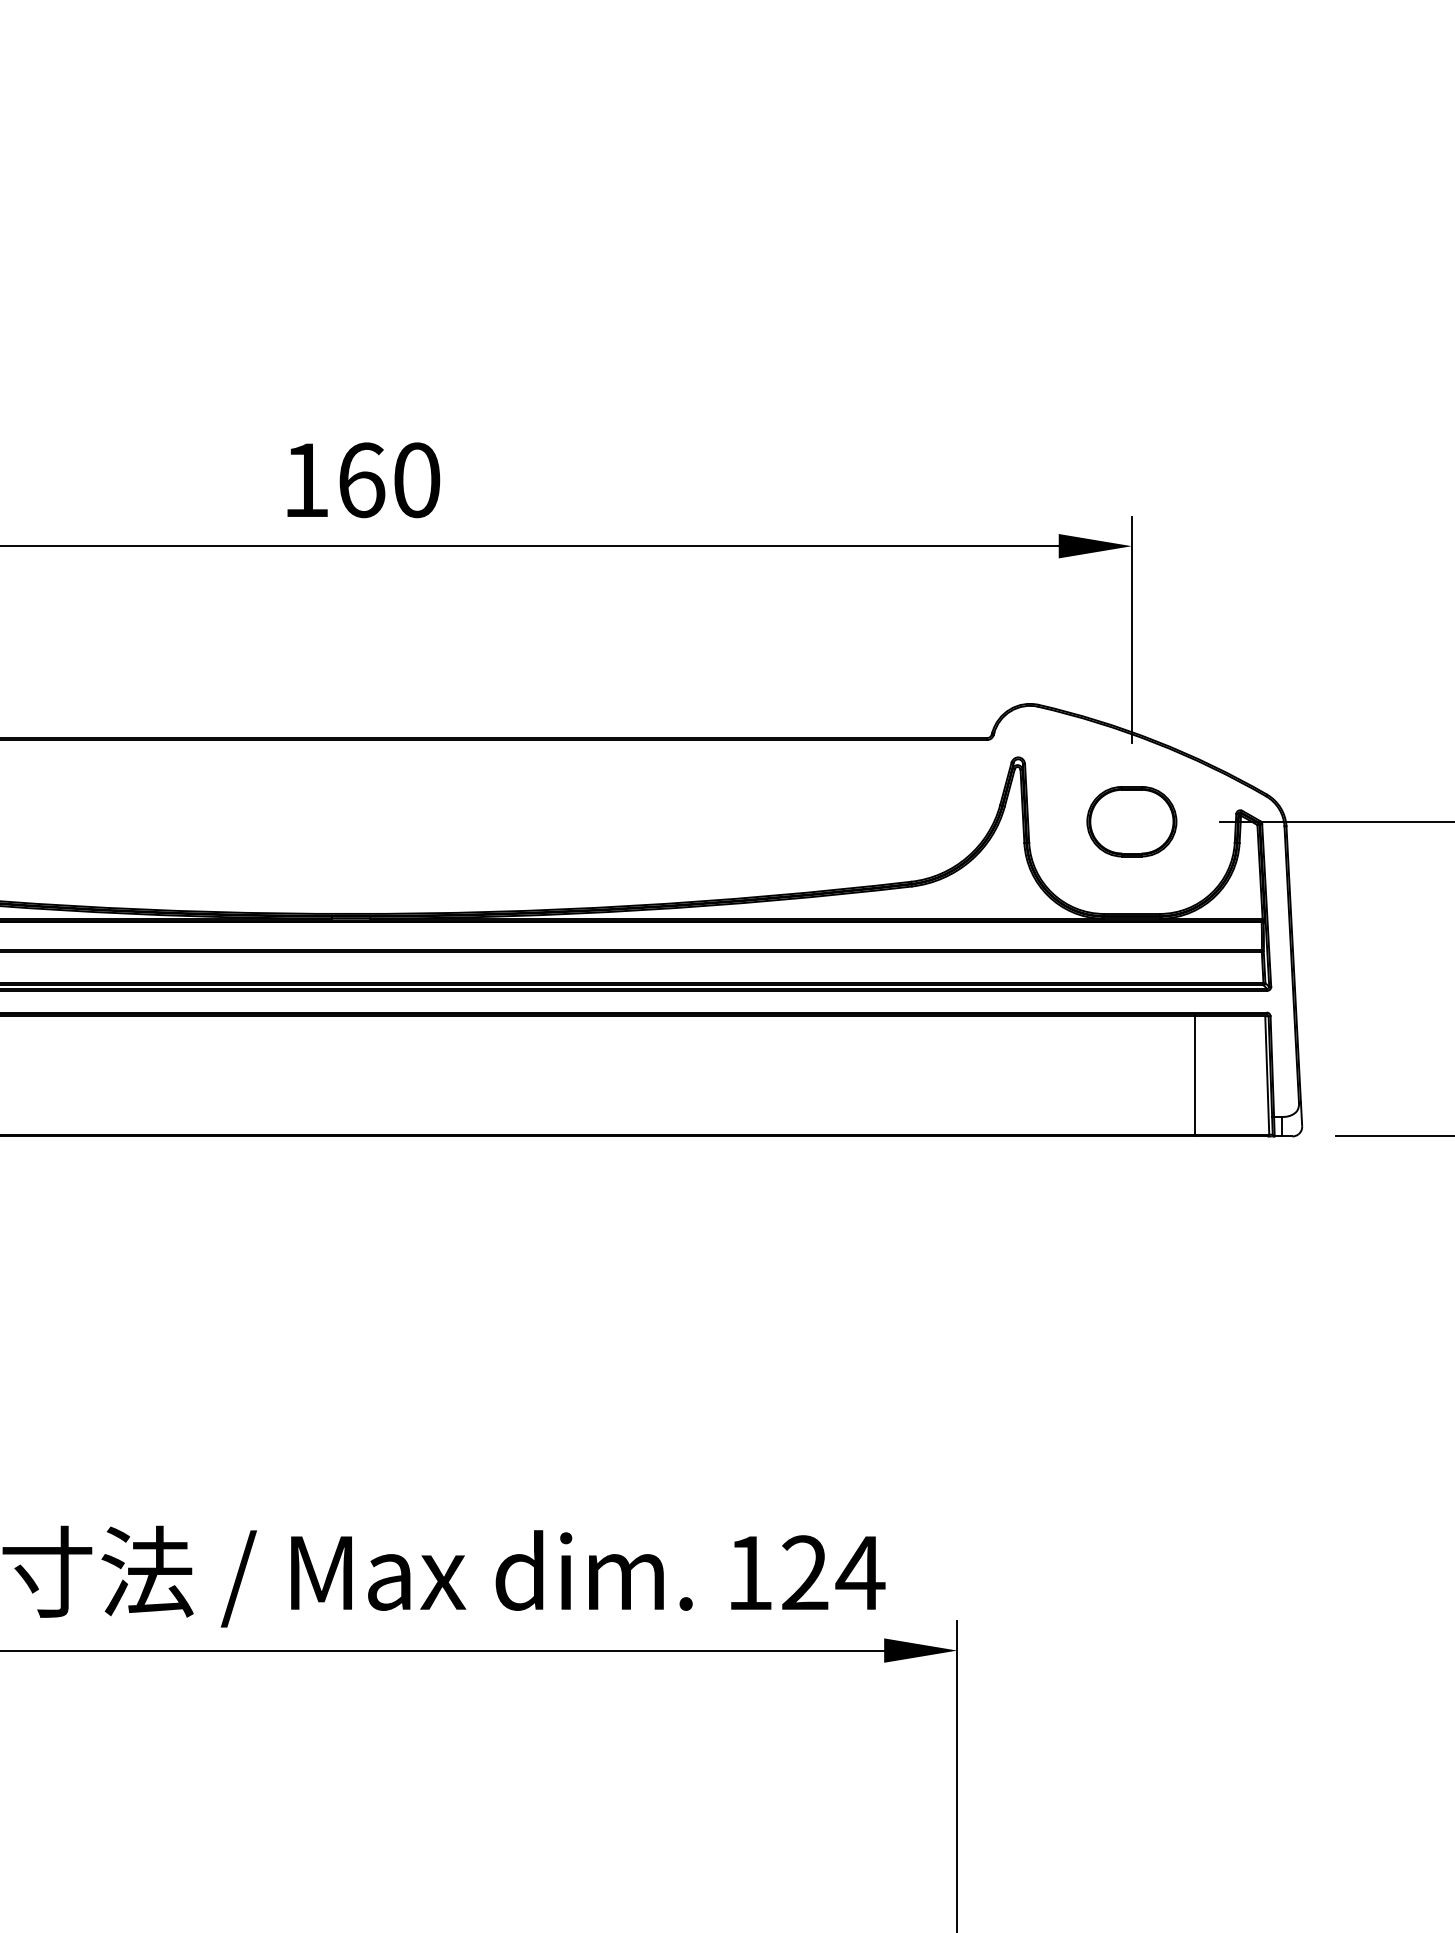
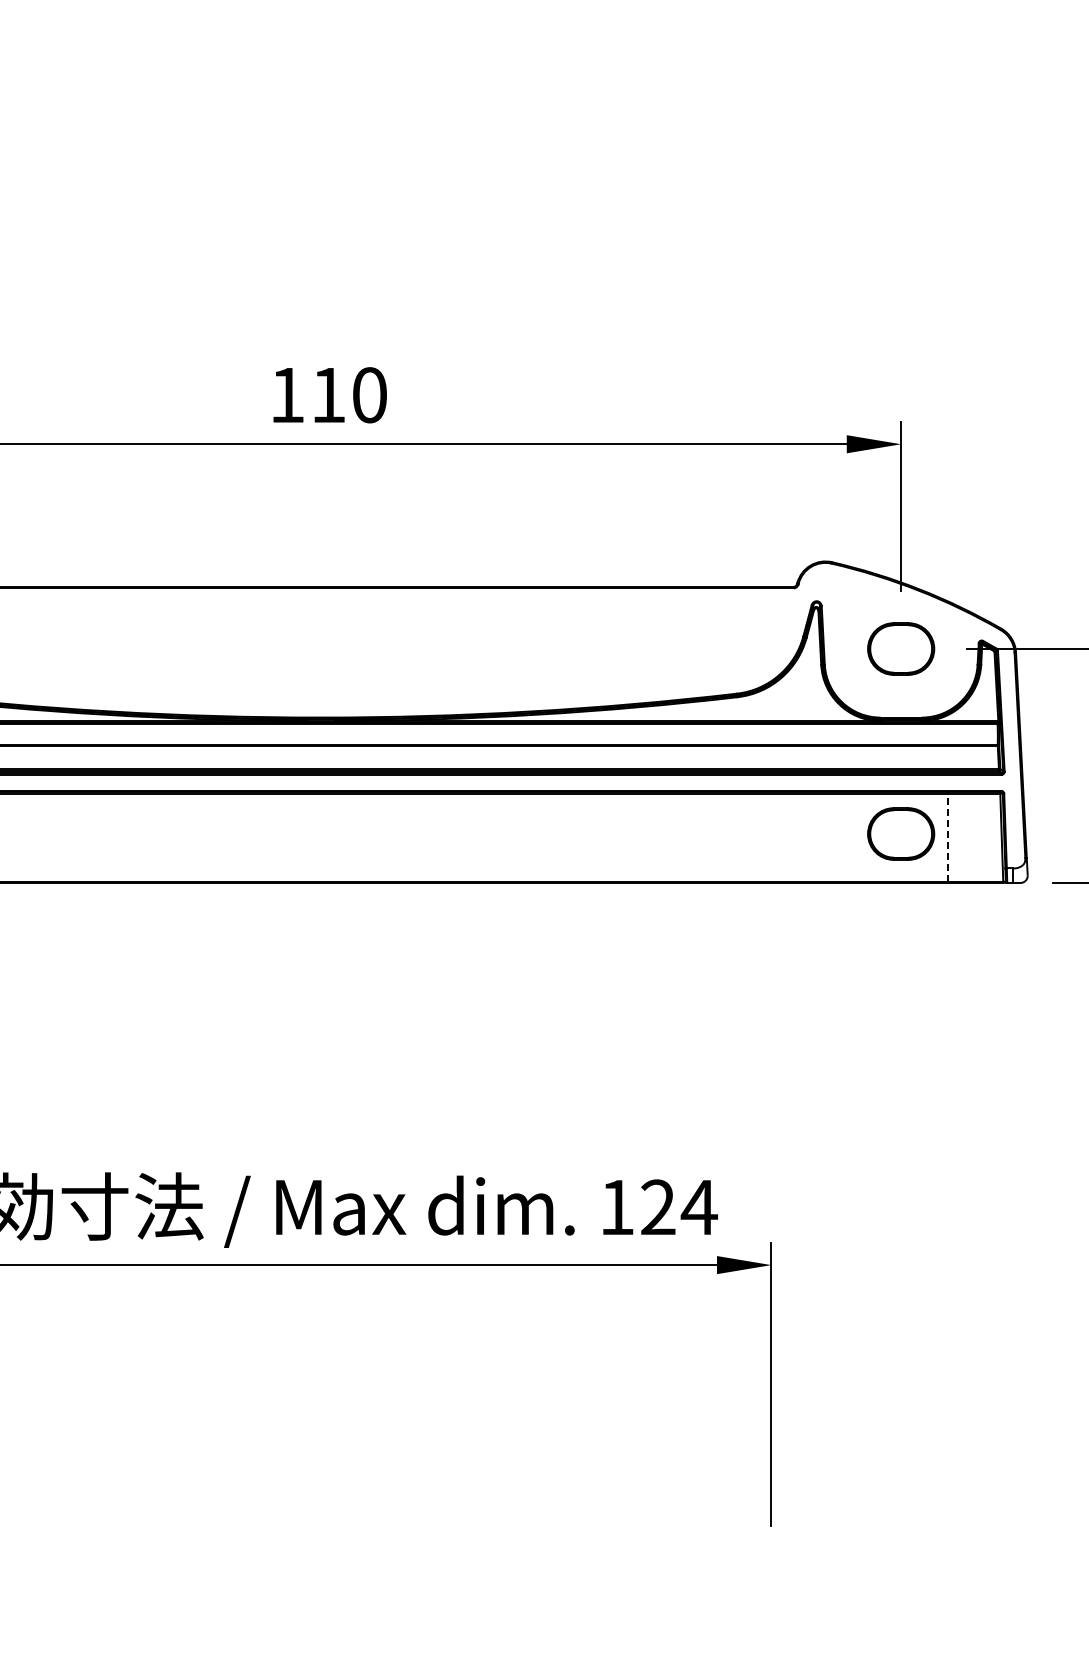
text: (362, 480) -> (329, 395), 160 -> 110
part: (1132, 1069) -> (901, 833), added
line: (1195, 1075) -> (948, 837), solid -> dashed

